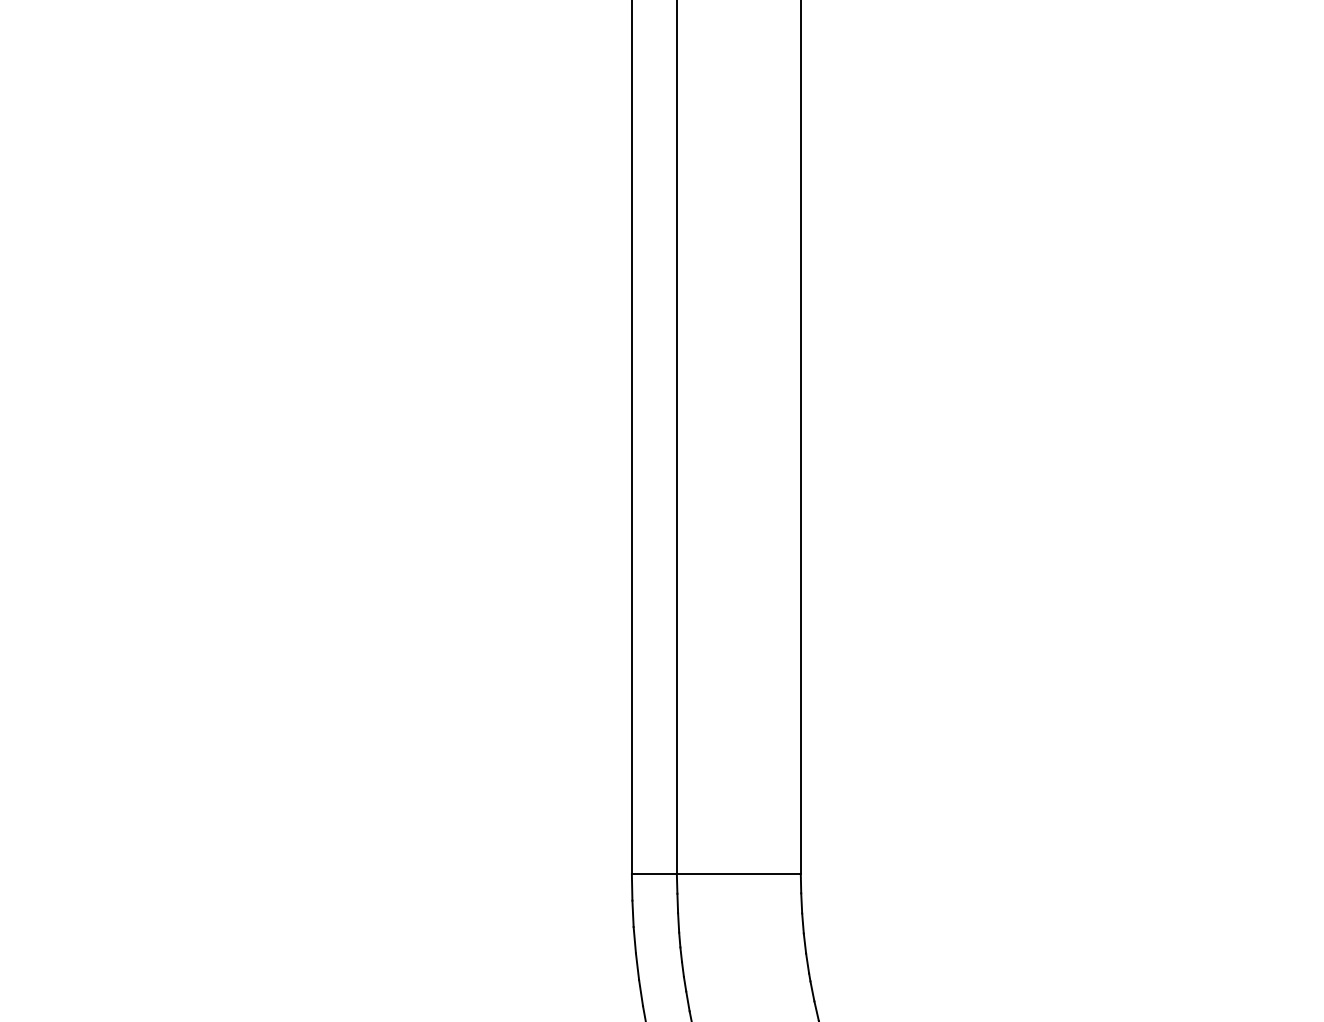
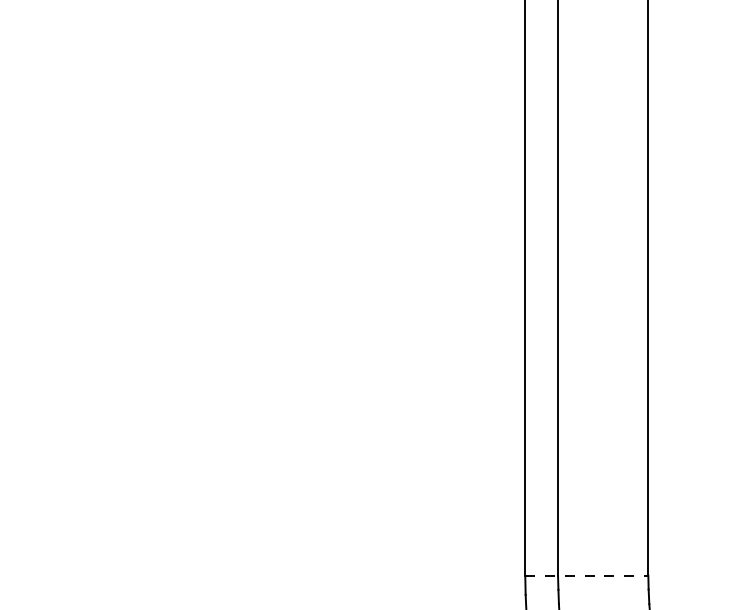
line: (716, 874) -> (586, 575), solid -> dashed

